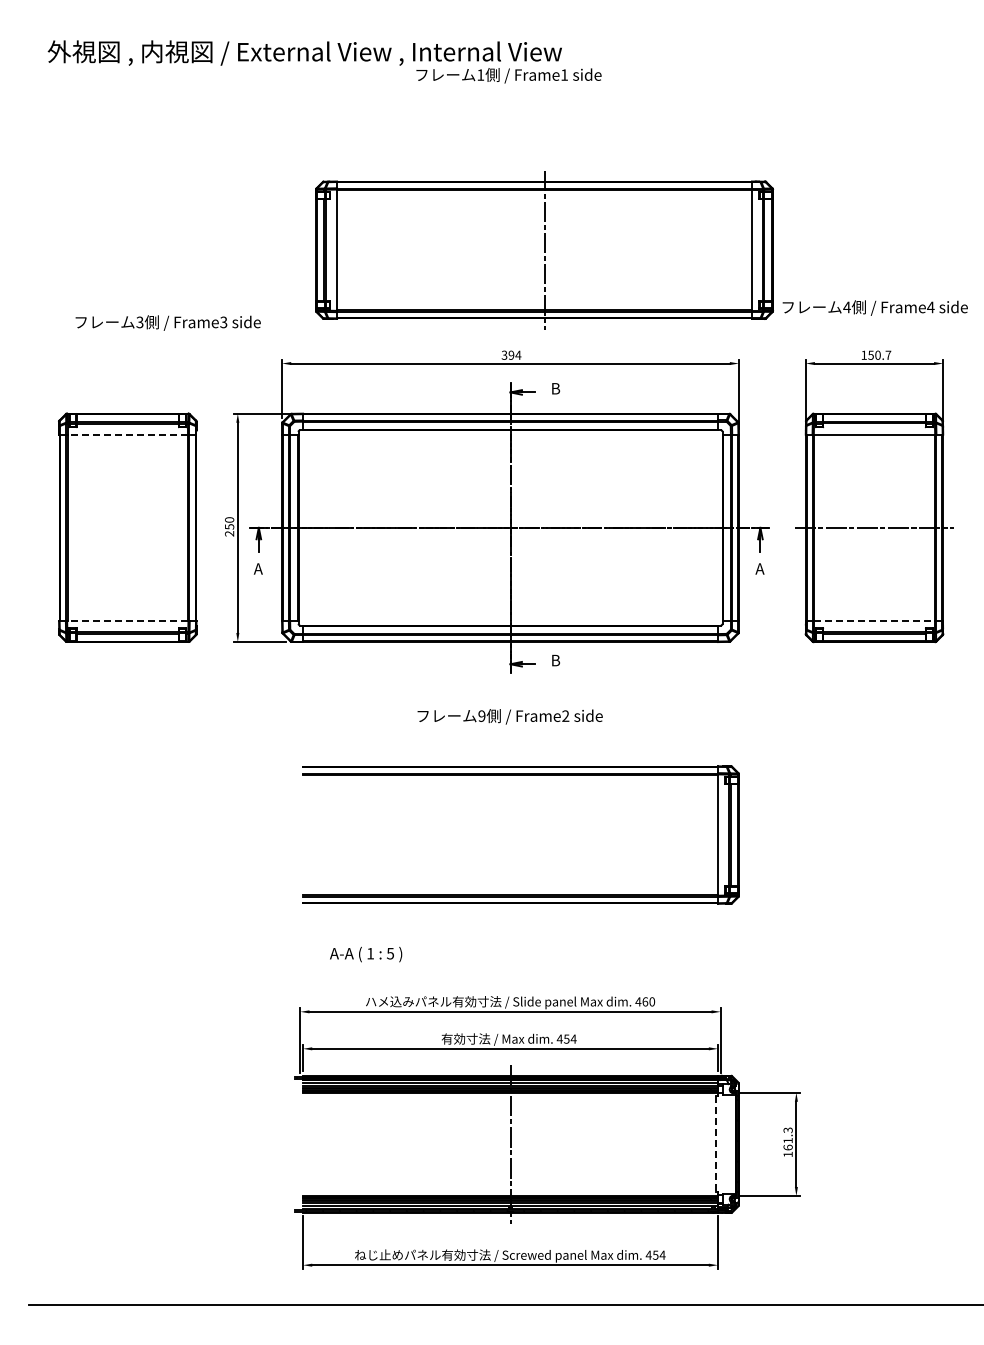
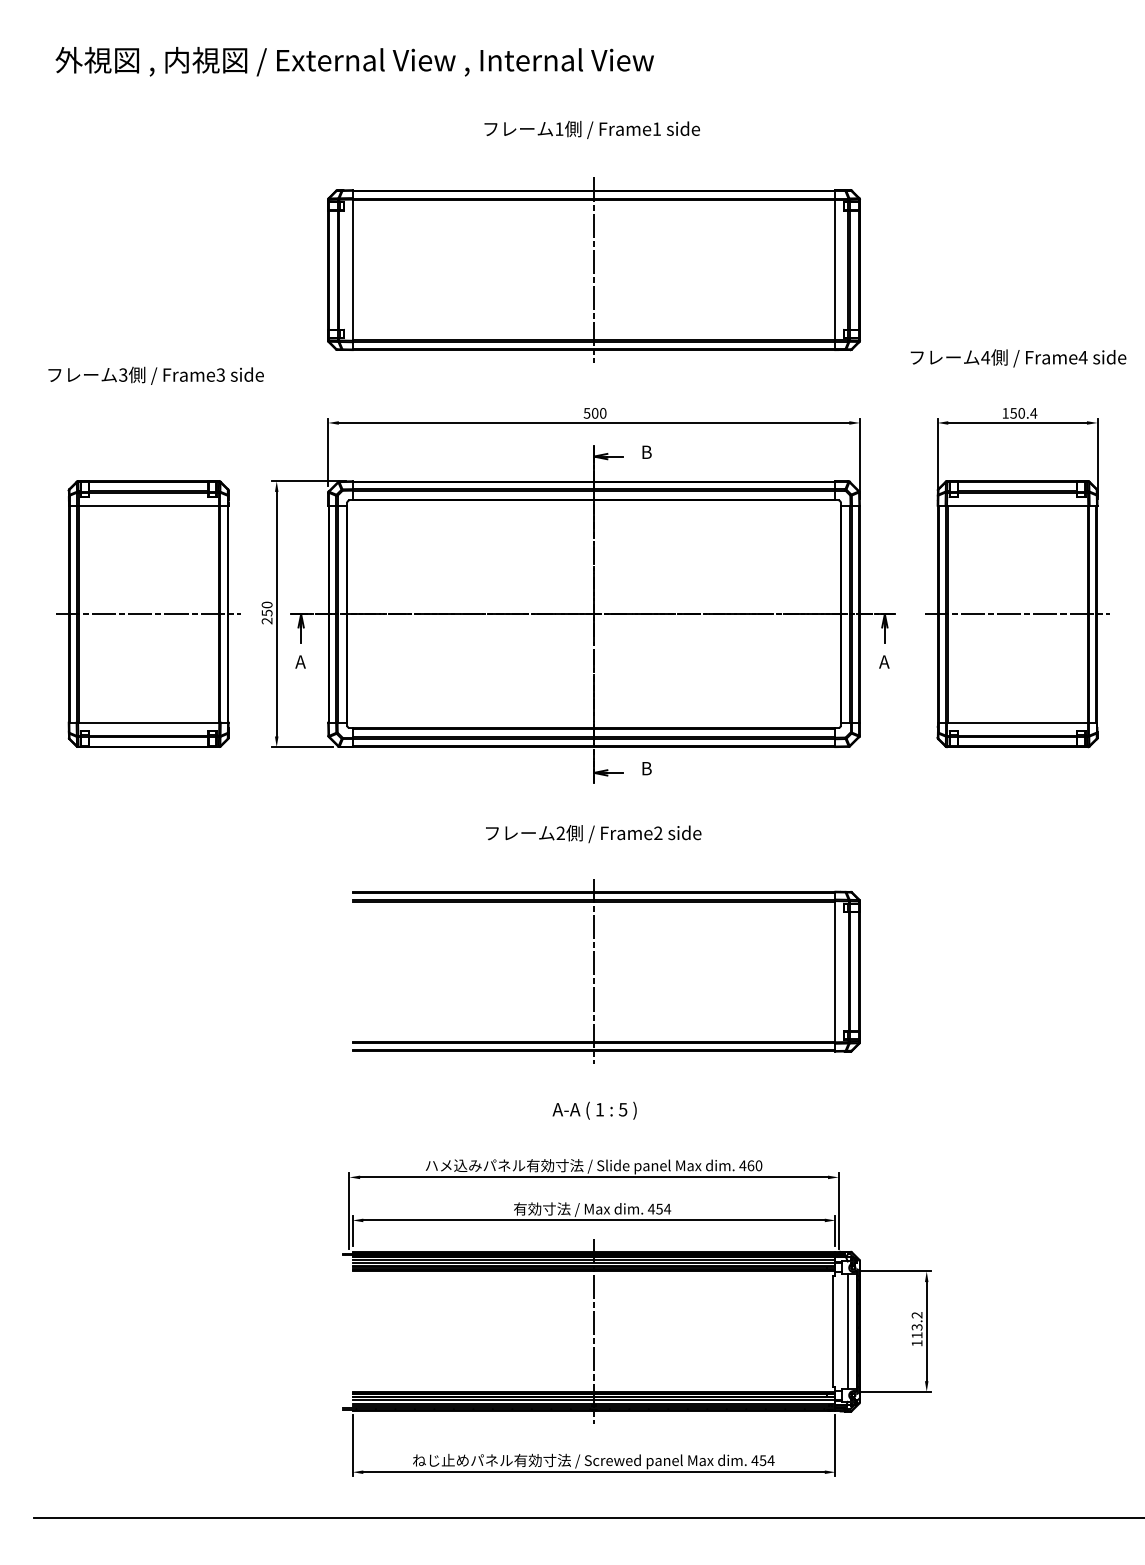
text: (508, 75) -> (591, 129), moved
part: (544, 250) -> (594, 270), moved
text: (167, 322) -> (155, 375), moved
text: (511, 354) -> (595, 412), 394 -> 500
text: (888, 354) -> (1033, 412), 150.7 -> 150.4
line: (127, 434) -> (148, 505), dashed -> solid
line: (127, 527) -> (148, 613), added
line: (127, 621) -> (148, 723), dashed -> solid
line: (874, 621) -> (1017, 723), dashed -> solid
text: (481, 716) -> (560, 833), 9 -> 2
line: (510, 834) -> (594, 971), added
text: (366, 954) -> (595, 1110), moved
text: (787, 1138) -> (916, 1324), 161.3 -> 113.2
line: (716, 1144) -> (833, 1331), dashed -> solid
line: (728, 1144) -> (847, 1331), added

